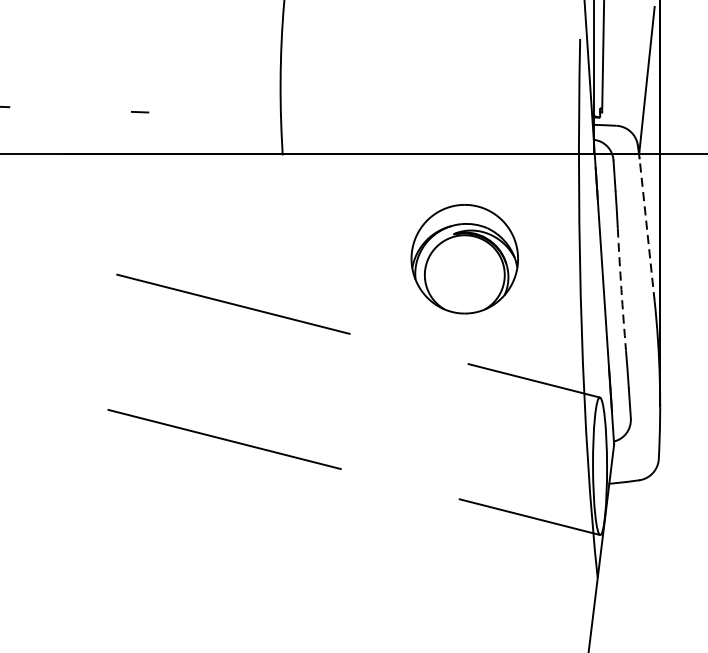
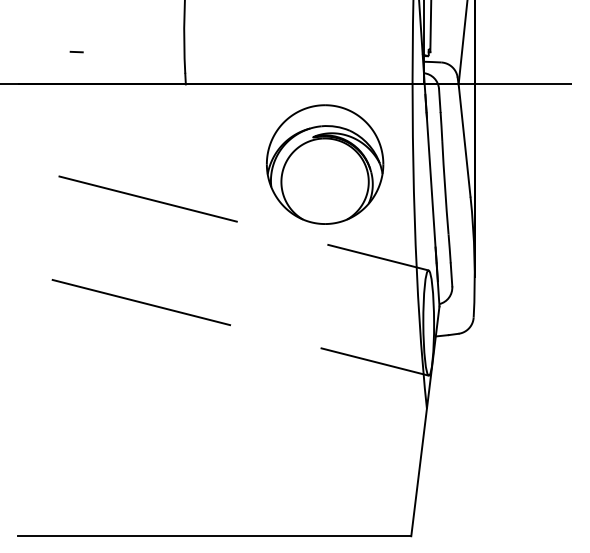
line: (646, 230) -> (464, 142), dashed -> solid
part: (465, 259) -> (325, 164), size x1.43
arc: (621, 289) -> (445, 187), dashed -> solid

